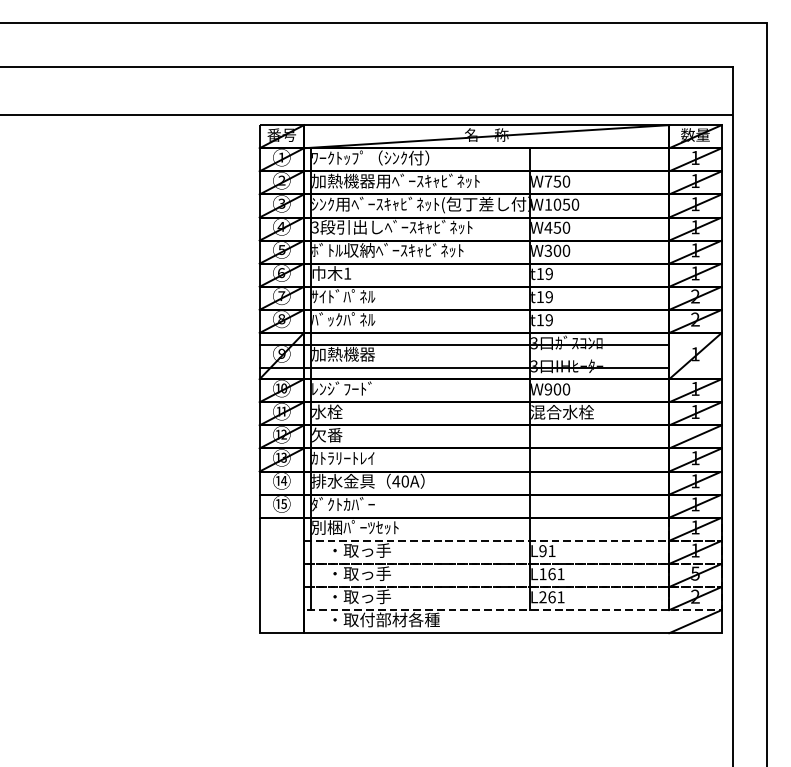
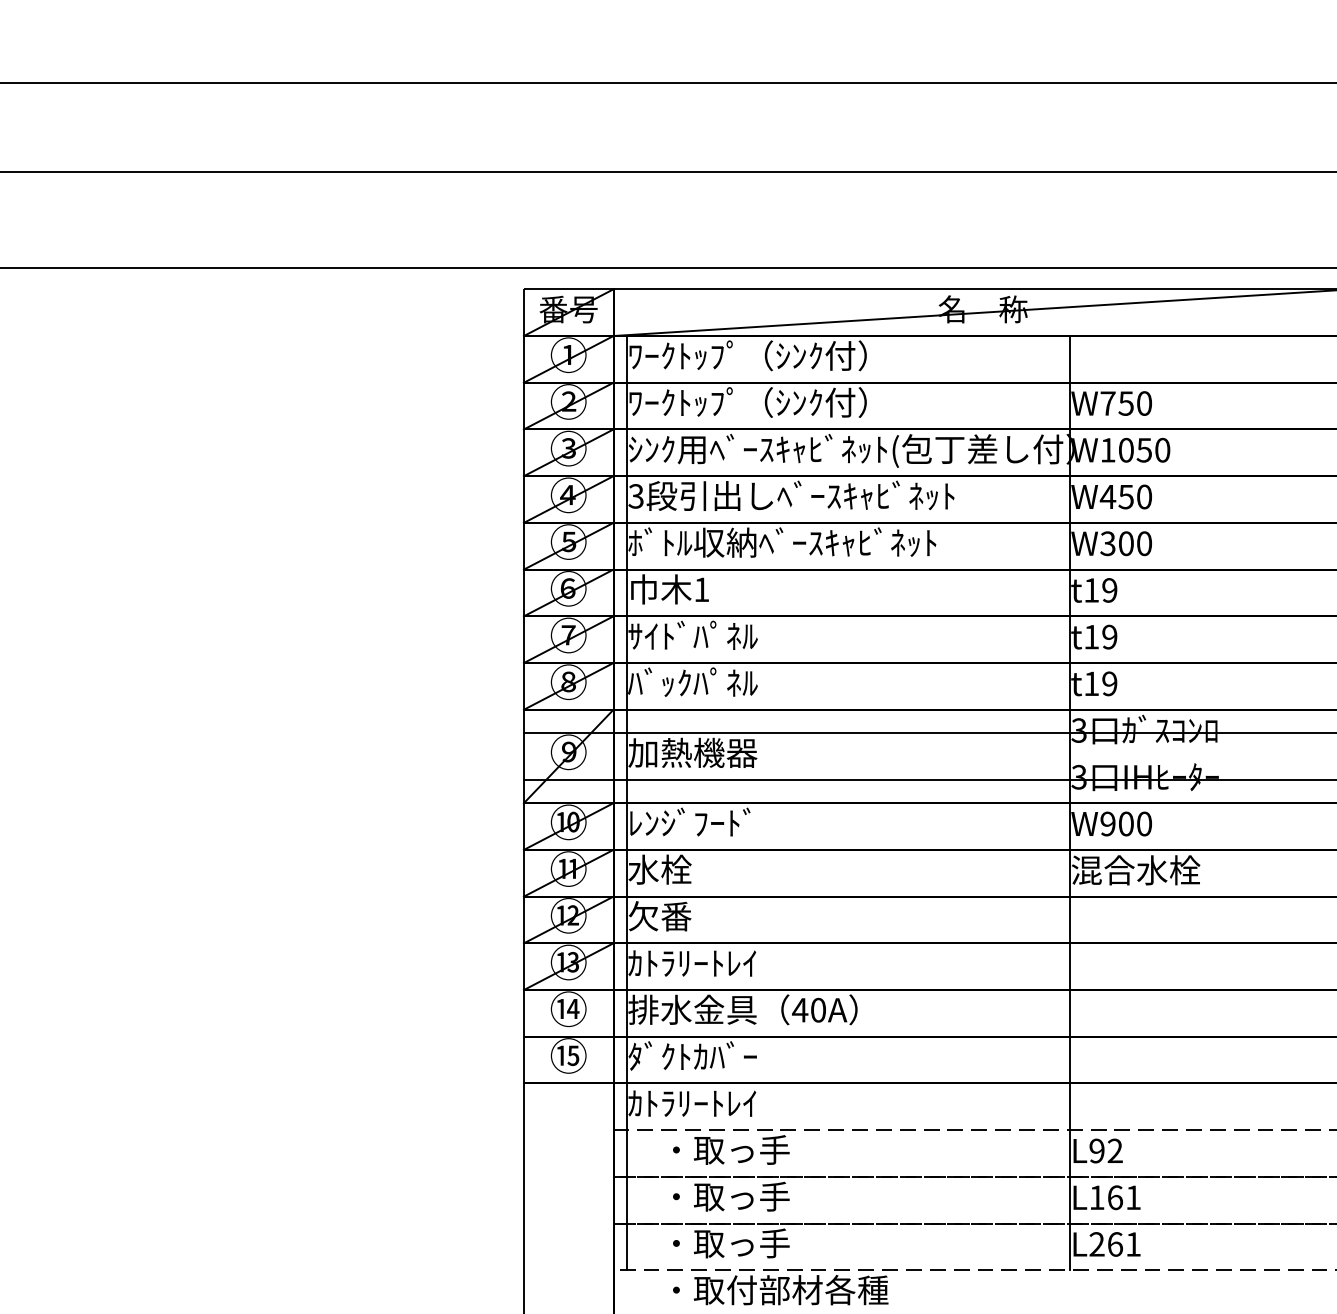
text: (395, 180) -> (798, 401), 加熱機器用ﾍﾞｰｽｷｬﾋﾞﾈｯﾄ -> ﾜｰｸﾄｯﾌﾟ（ｼﾝｸ付）
text: (355, 527) -> (717, 1103), 別梱ﾊﾟｰﾂｾｯﾄ -> ｶﾄﾗﾘｰﾄﾚｲ
text: (551, 550) -> (1114, 1149), L91 -> L92

